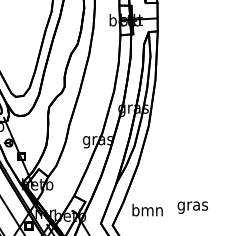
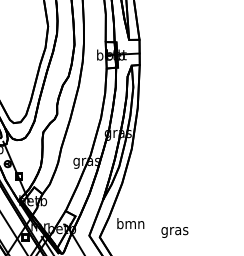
text: (192, 207) -> (174, 232), moved

